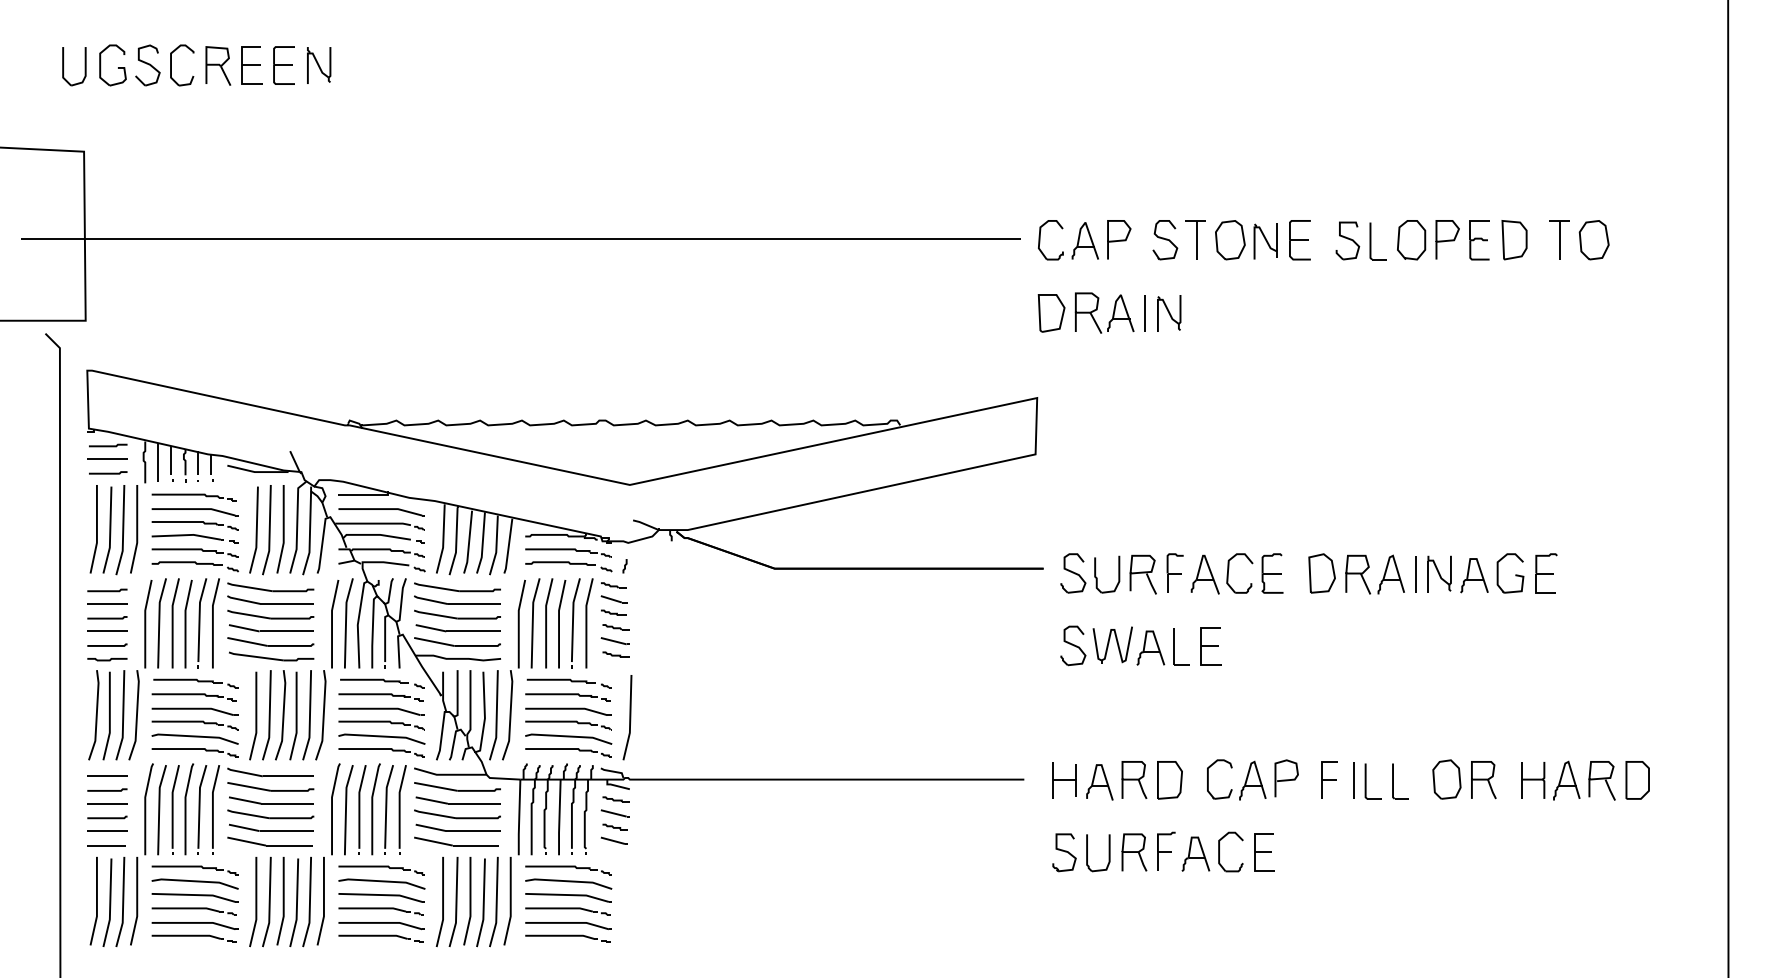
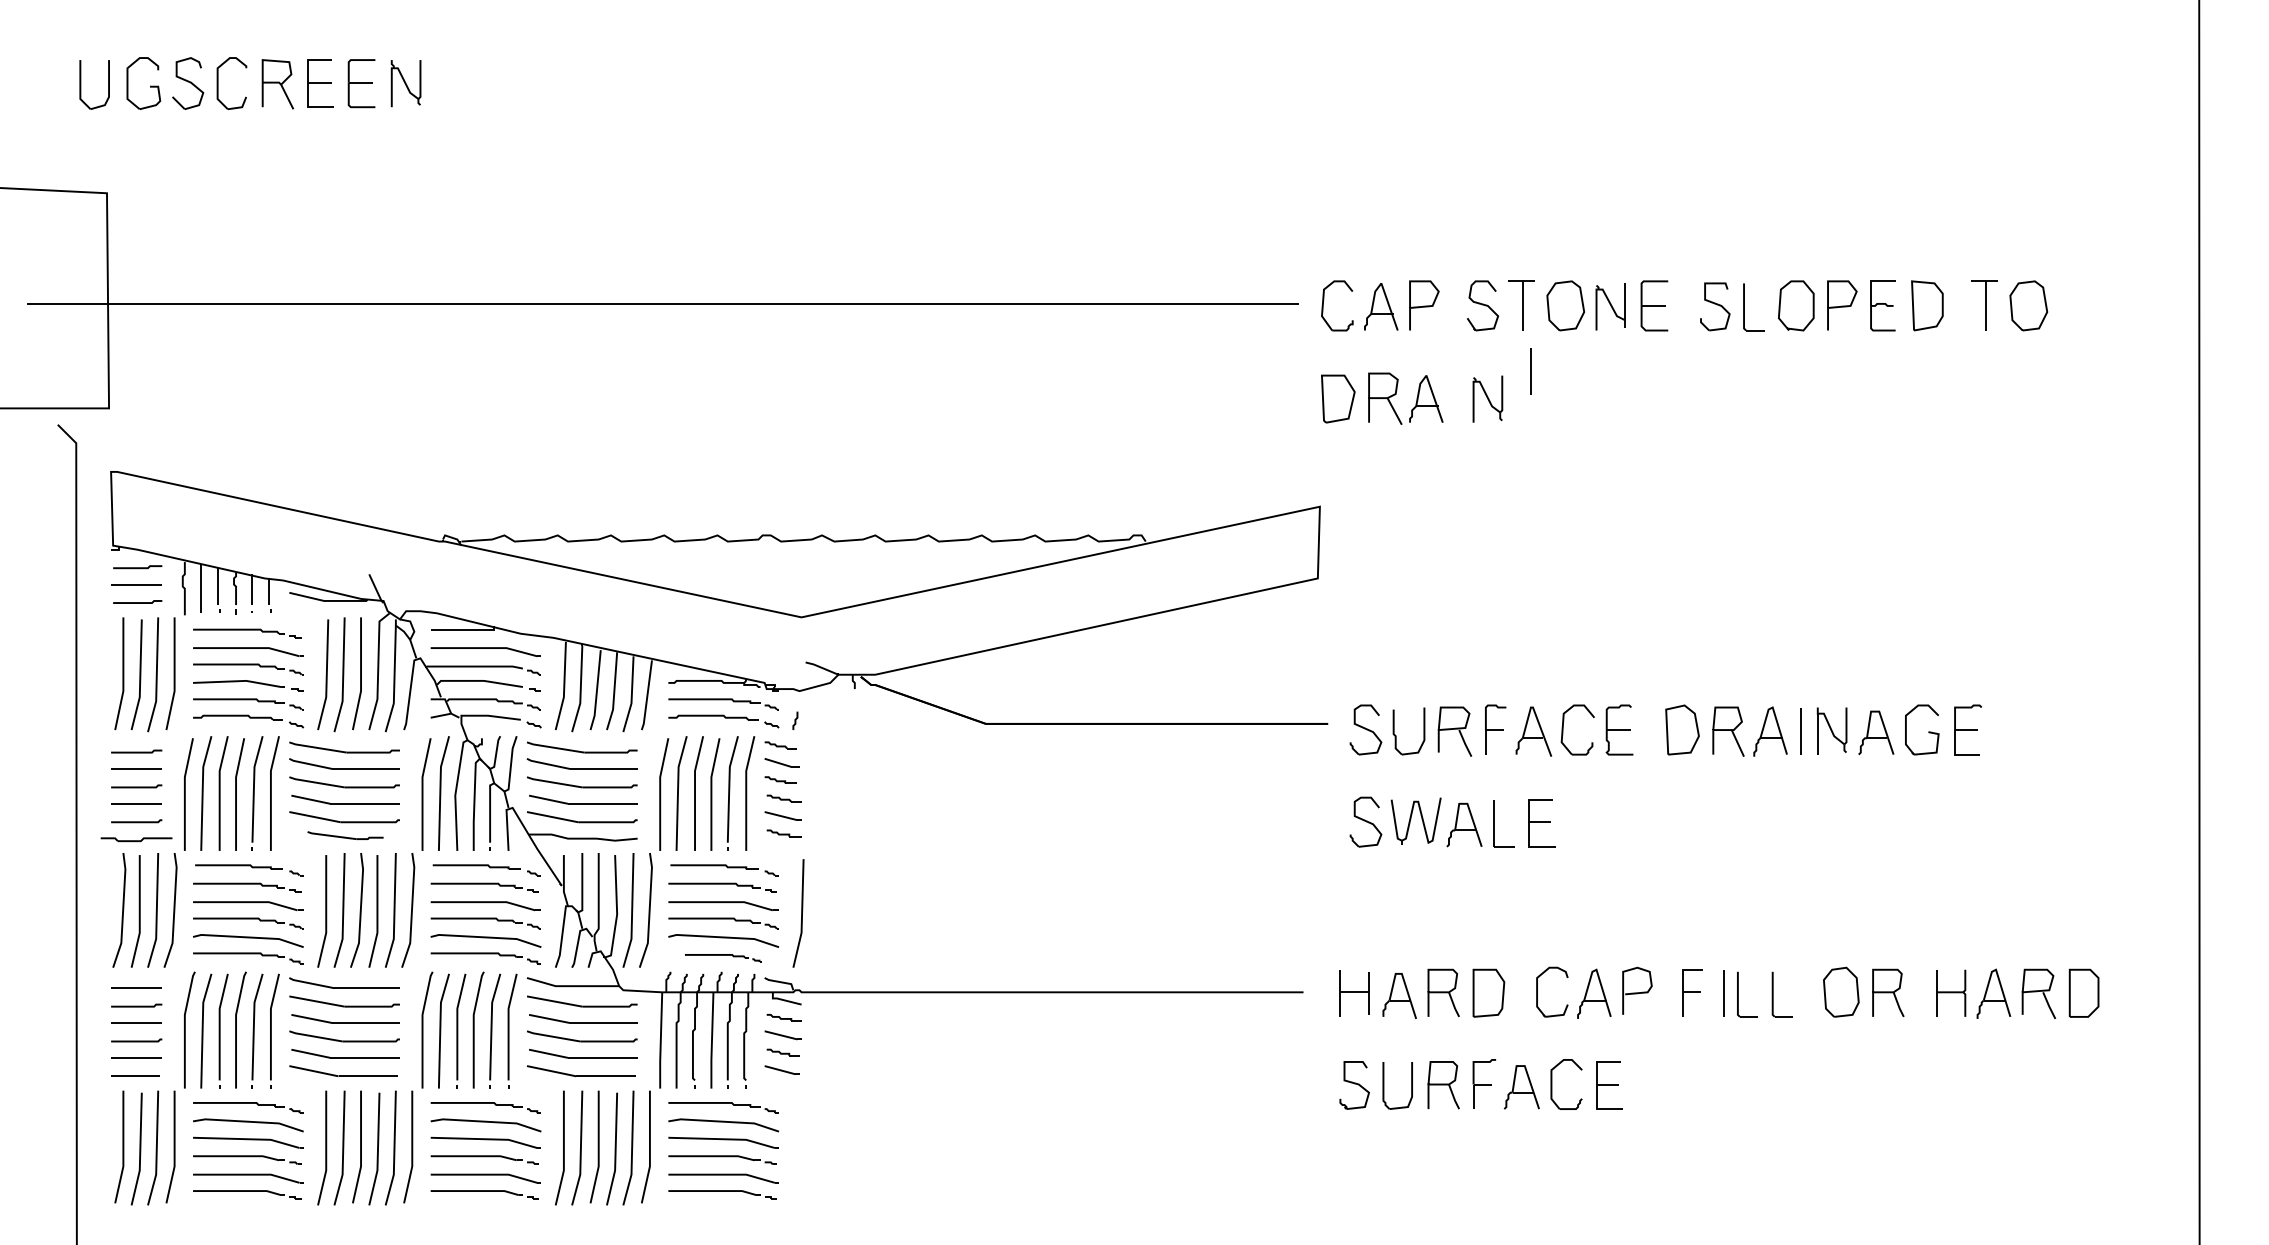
line: (1144, 313) -> (1530, 371), moved
part: (271, 656) -> (345, 835), size x0.7
part: (107, 659) -> (136, 839), size x1.4
part: (568, 753) -> (723, 958), size x0.7

